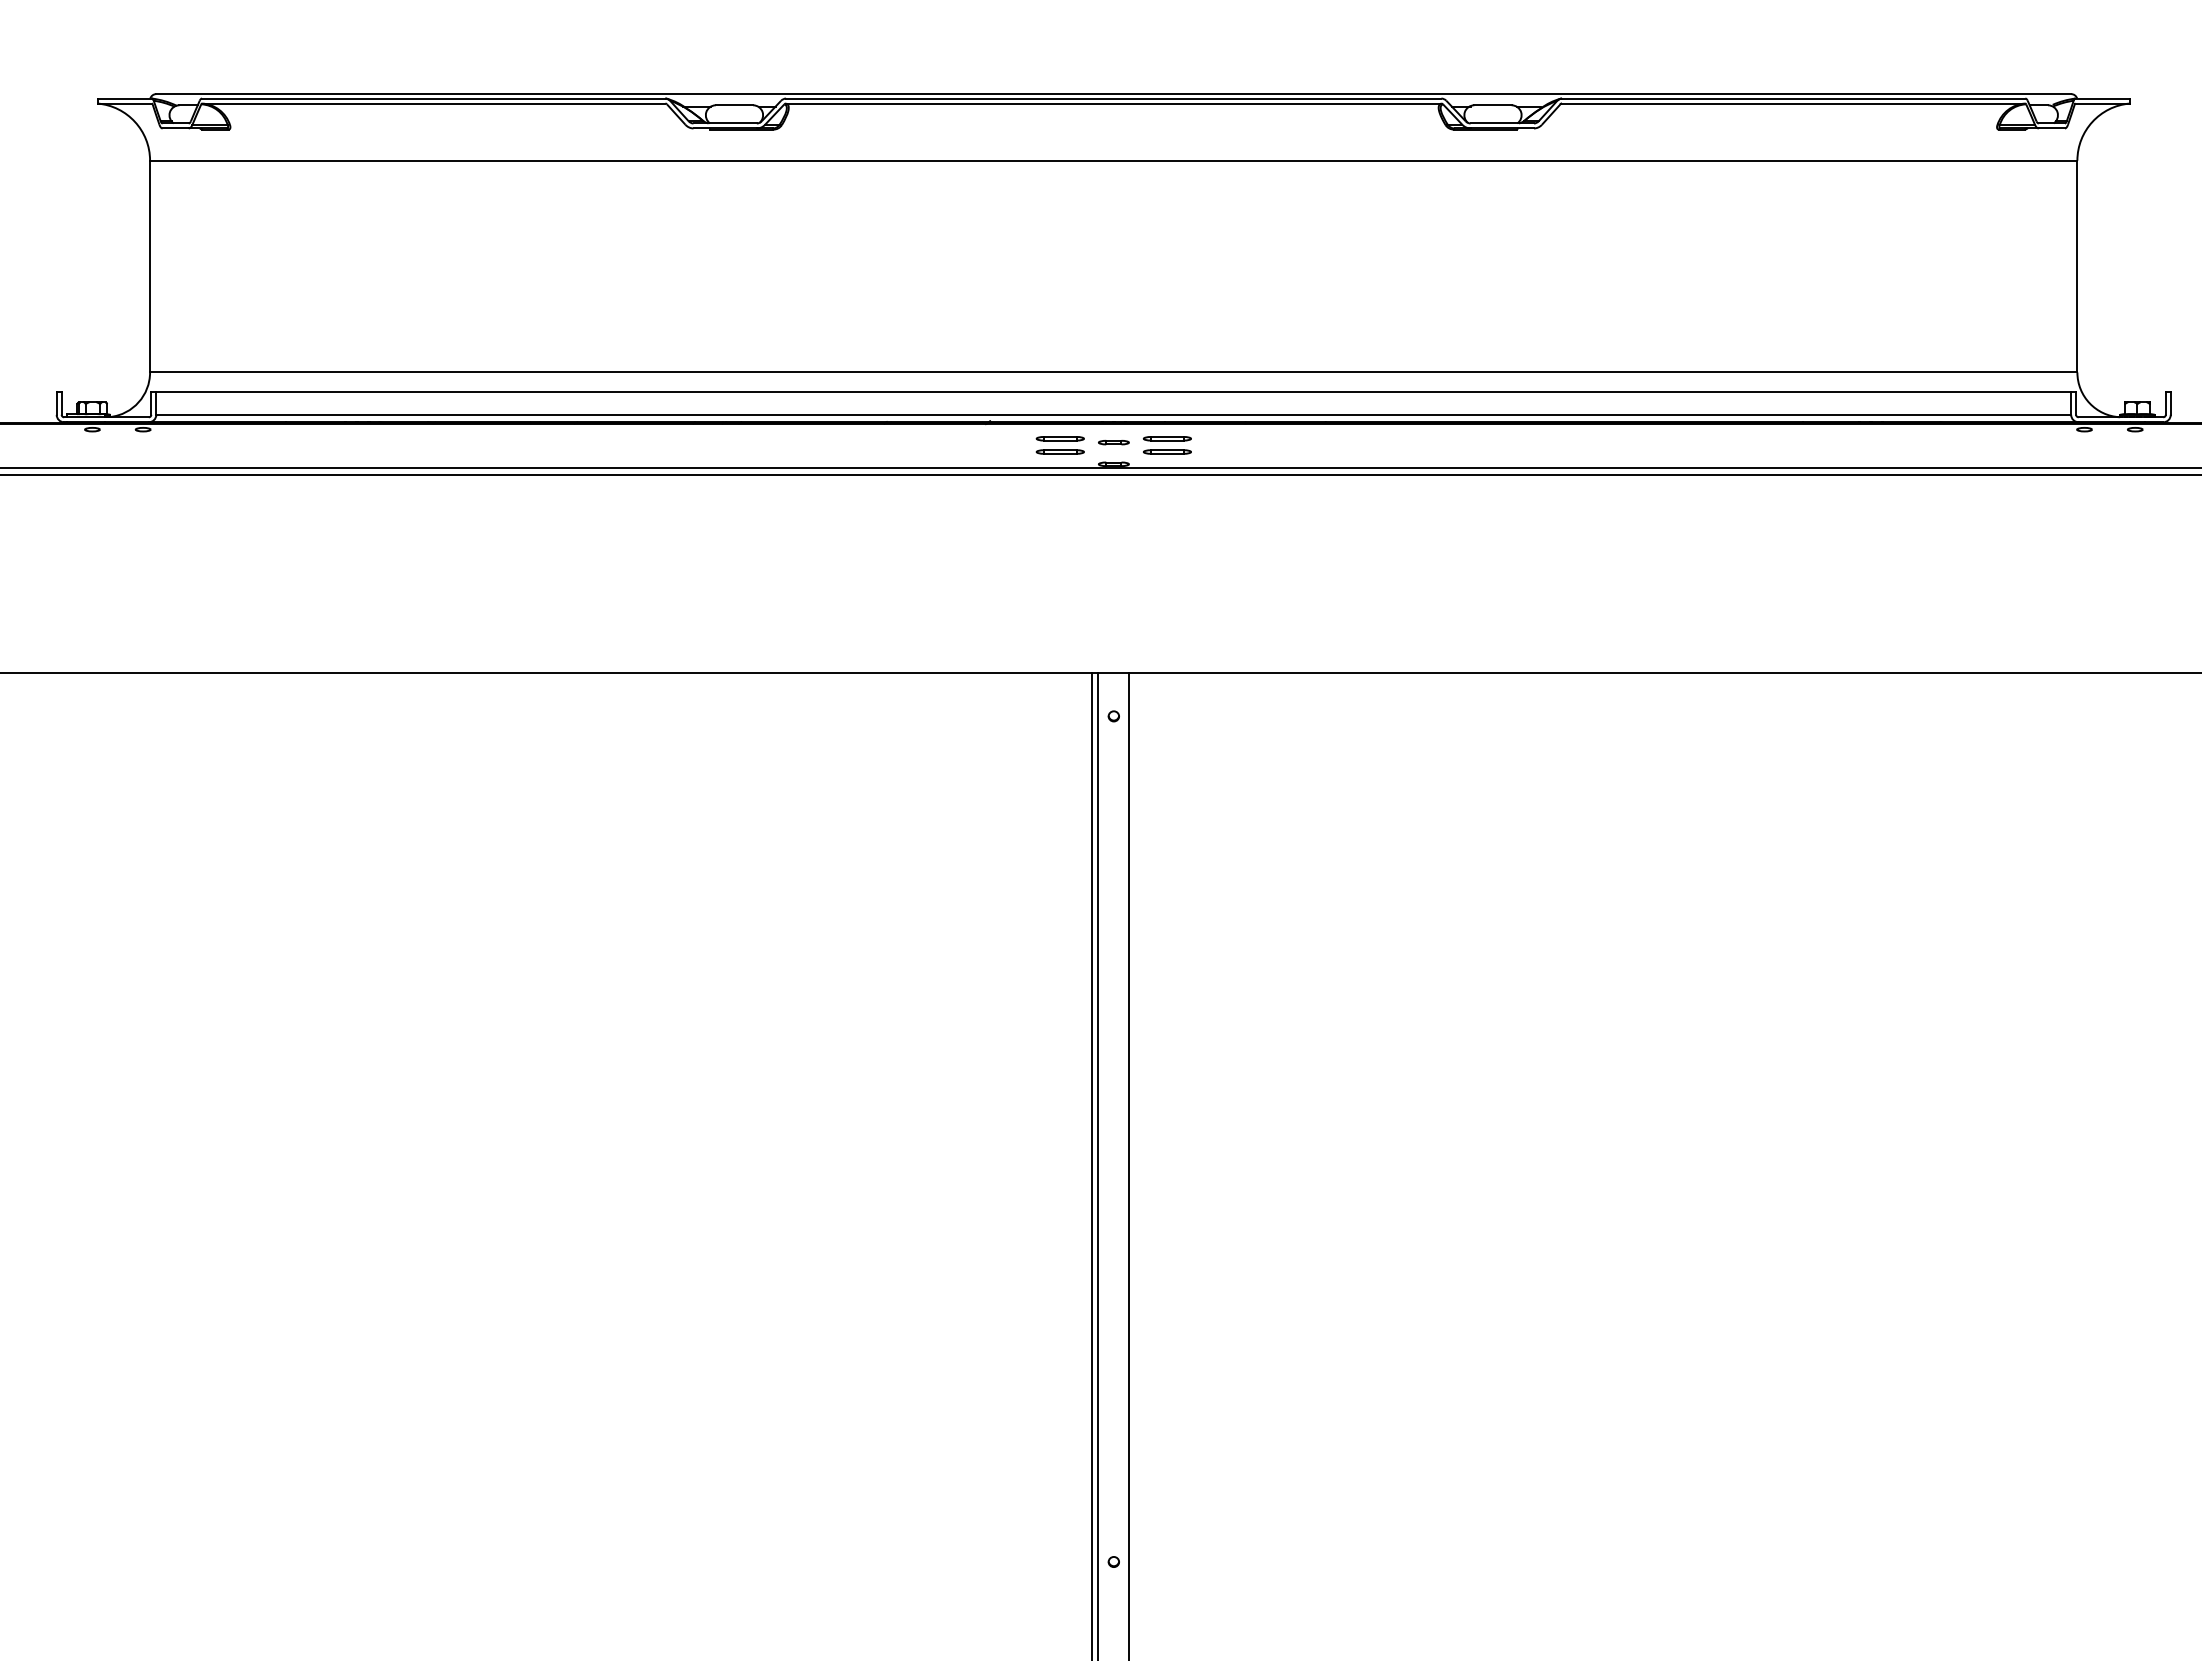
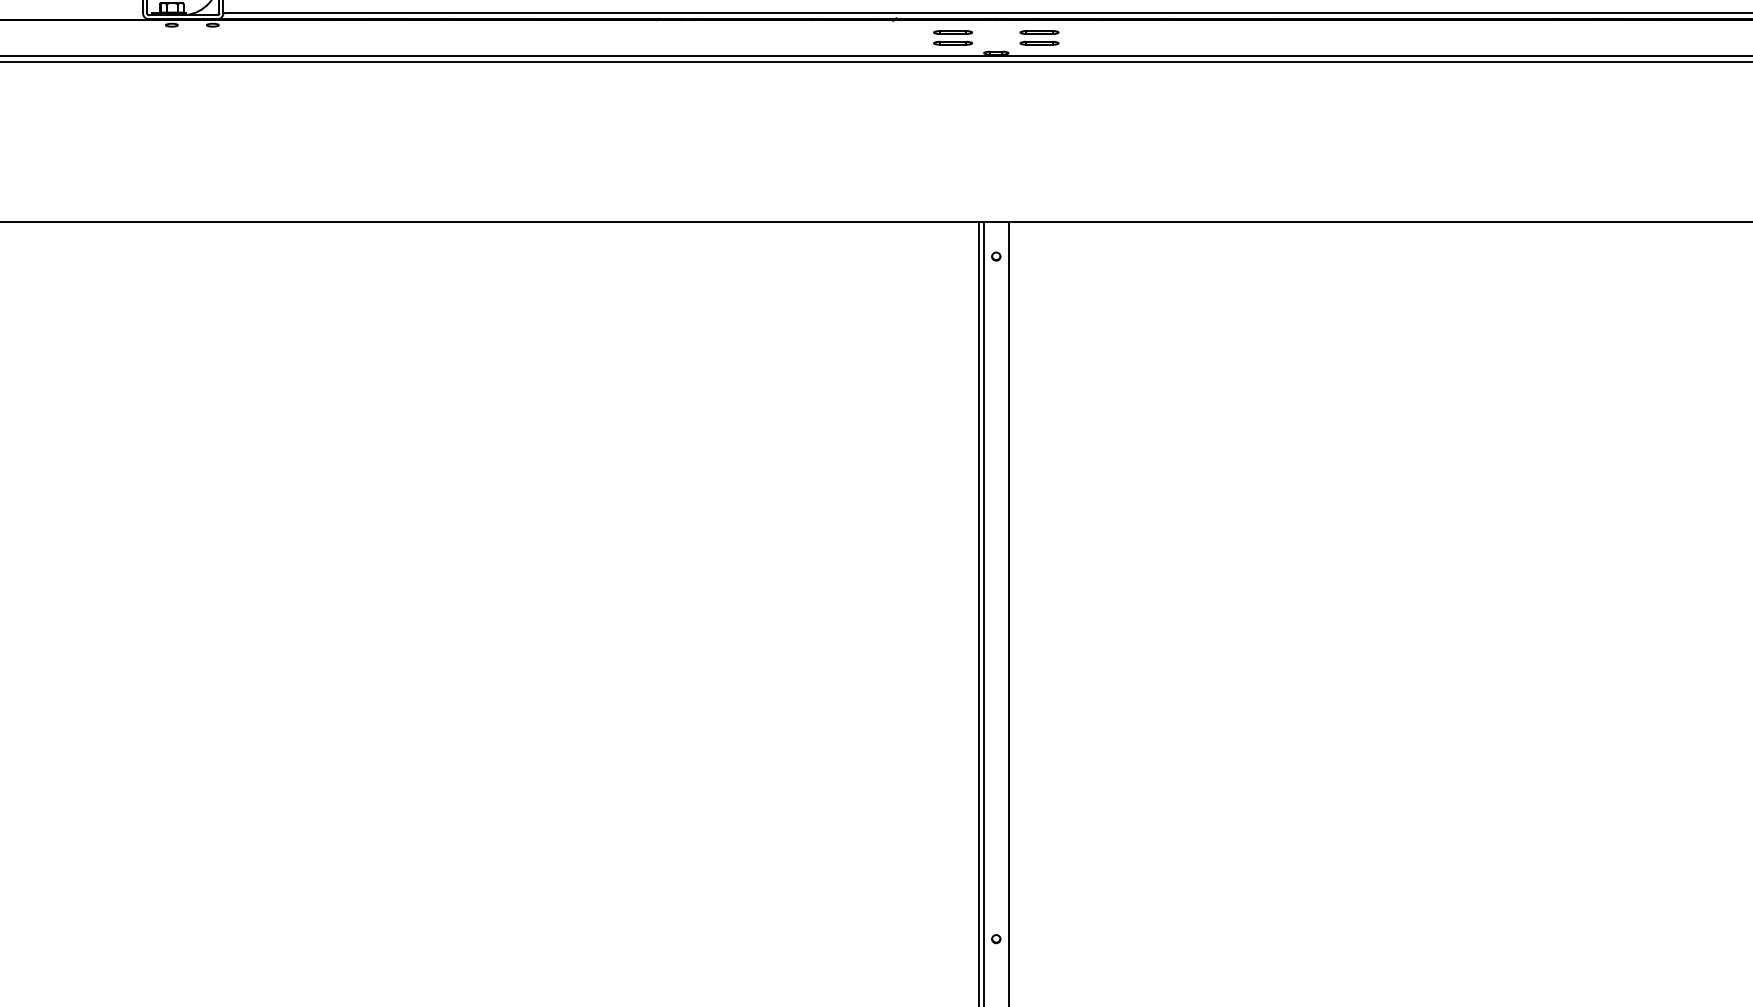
part: (1113, 442) -> (995, 35), removed

